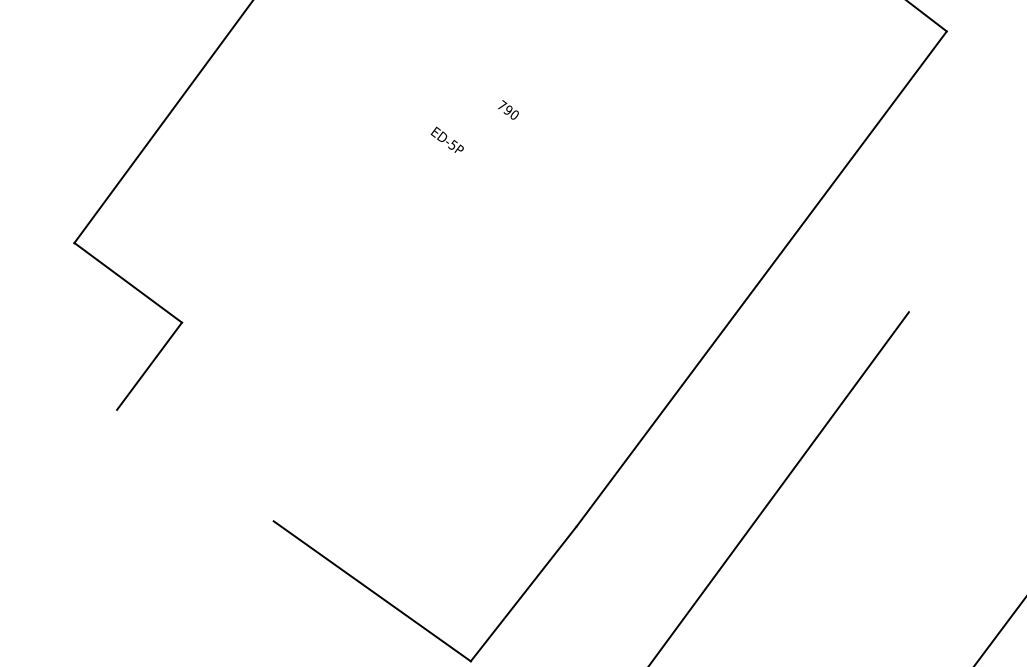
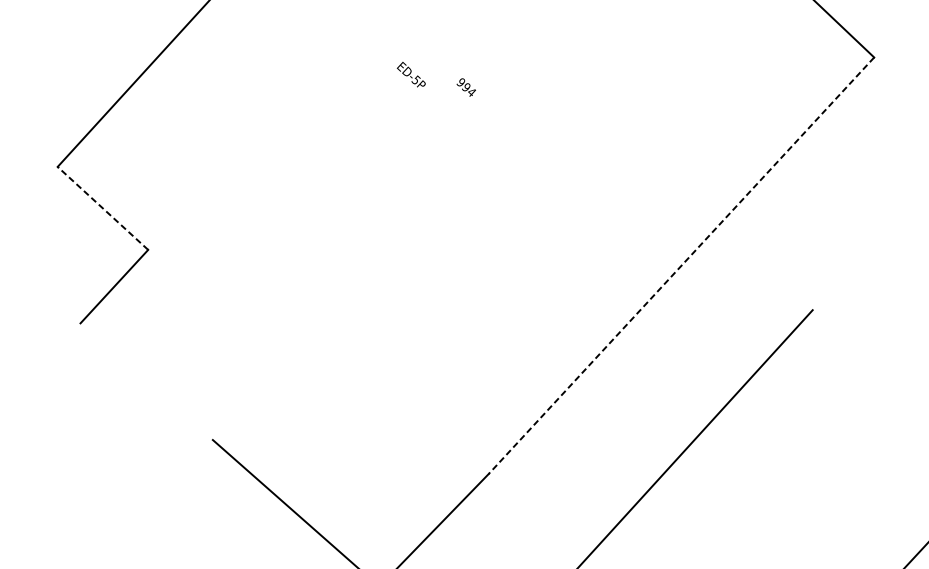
text: (508, 109) -> (466, 86), 790 -> 994
text: (446, 139) -> (410, 74), moved
line: (761, 279) -> (681, 266), solid -> dashed
line: (128, 282) -> (103, 208), solid -> dashed

